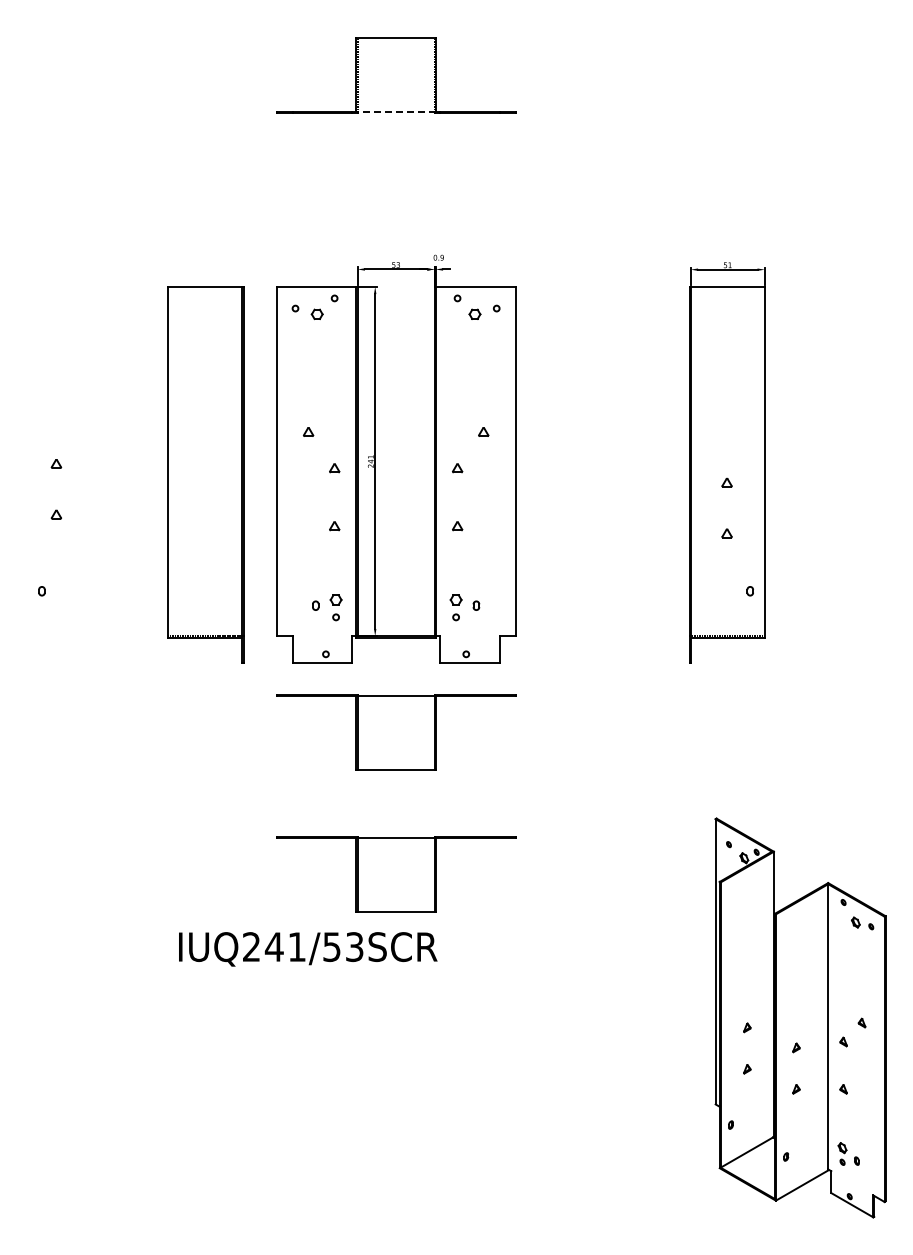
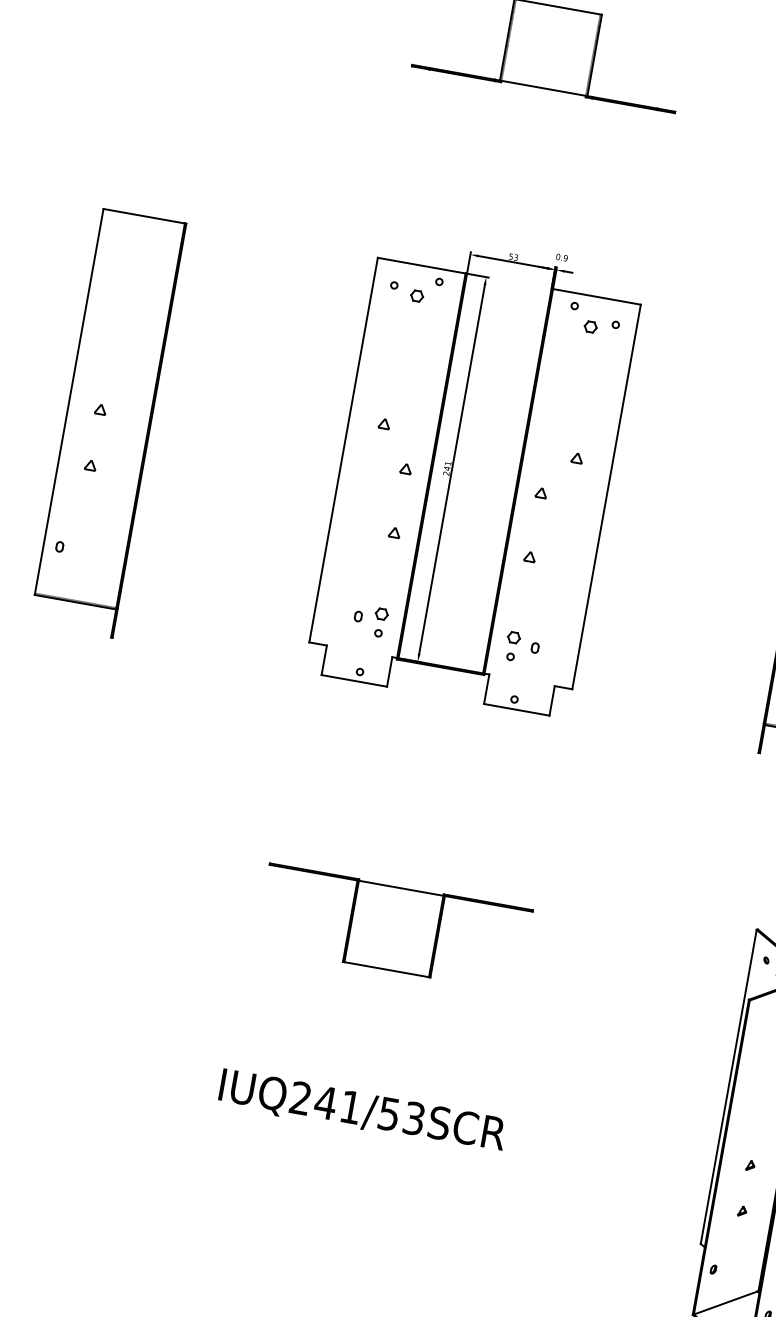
line: (396, 111) -> (544, 88), dashed -> solid
part: (205, 474) -> (107, 422), moved
part: (396, 732) -> (422, 771), removed
text: (308, 949) -> (362, 1112), moved

